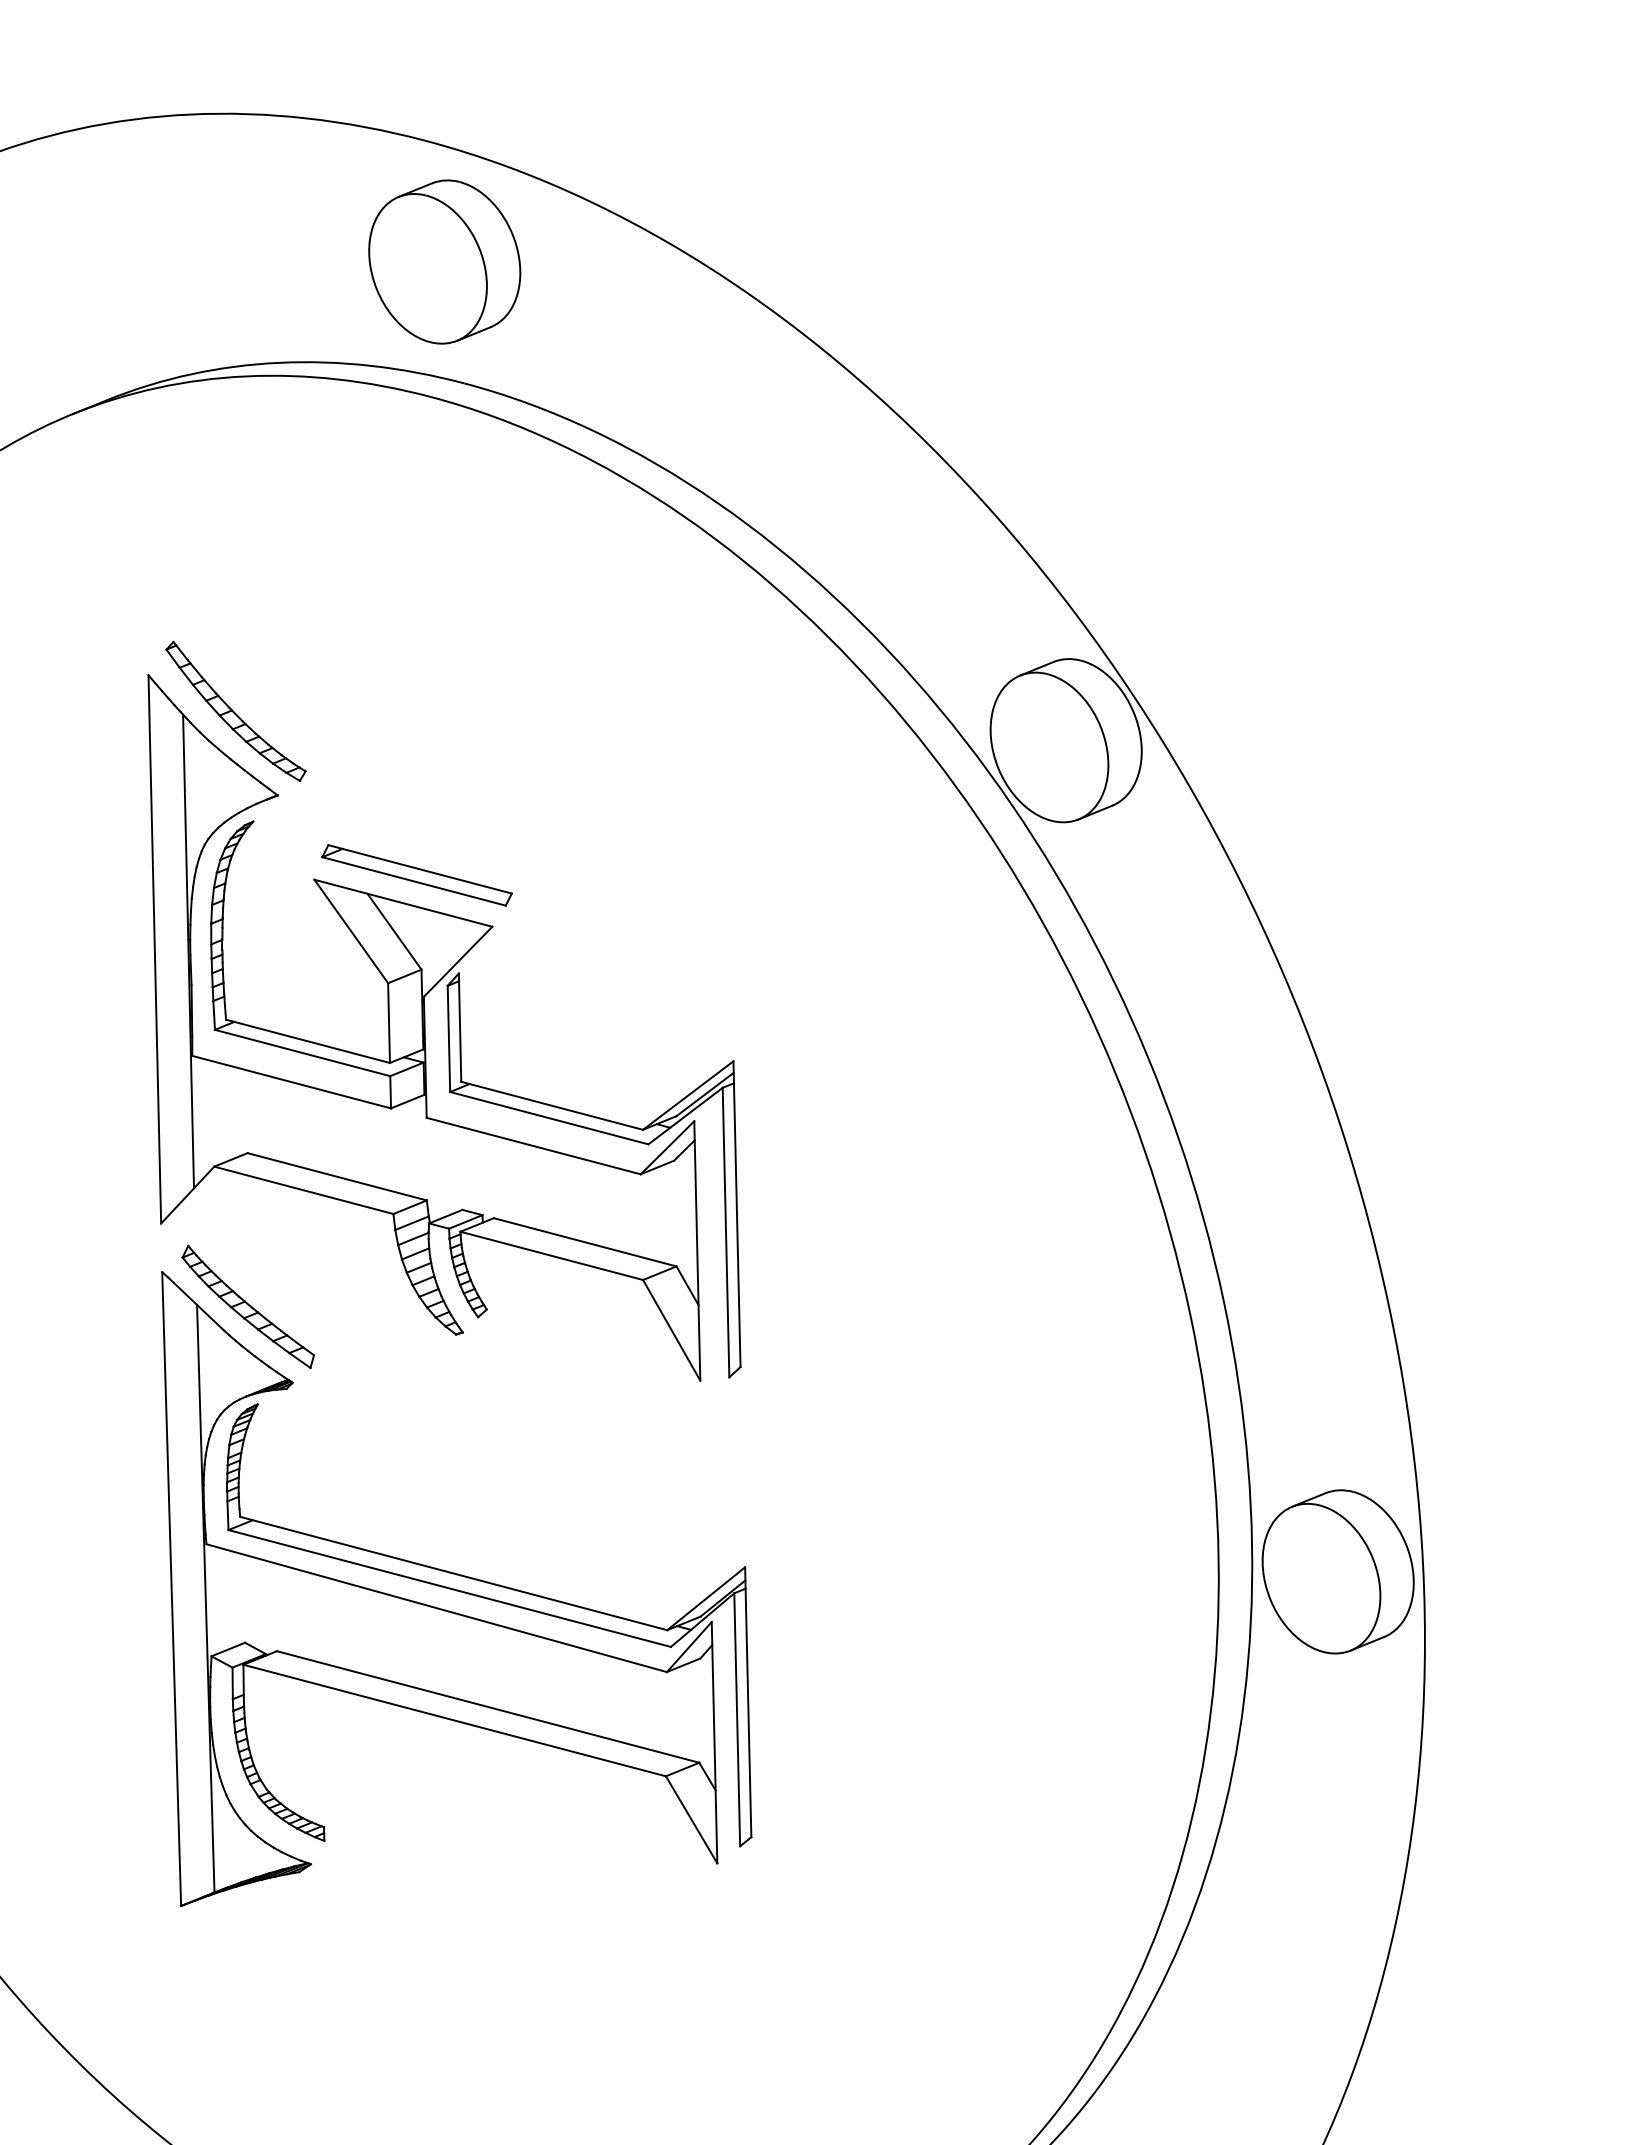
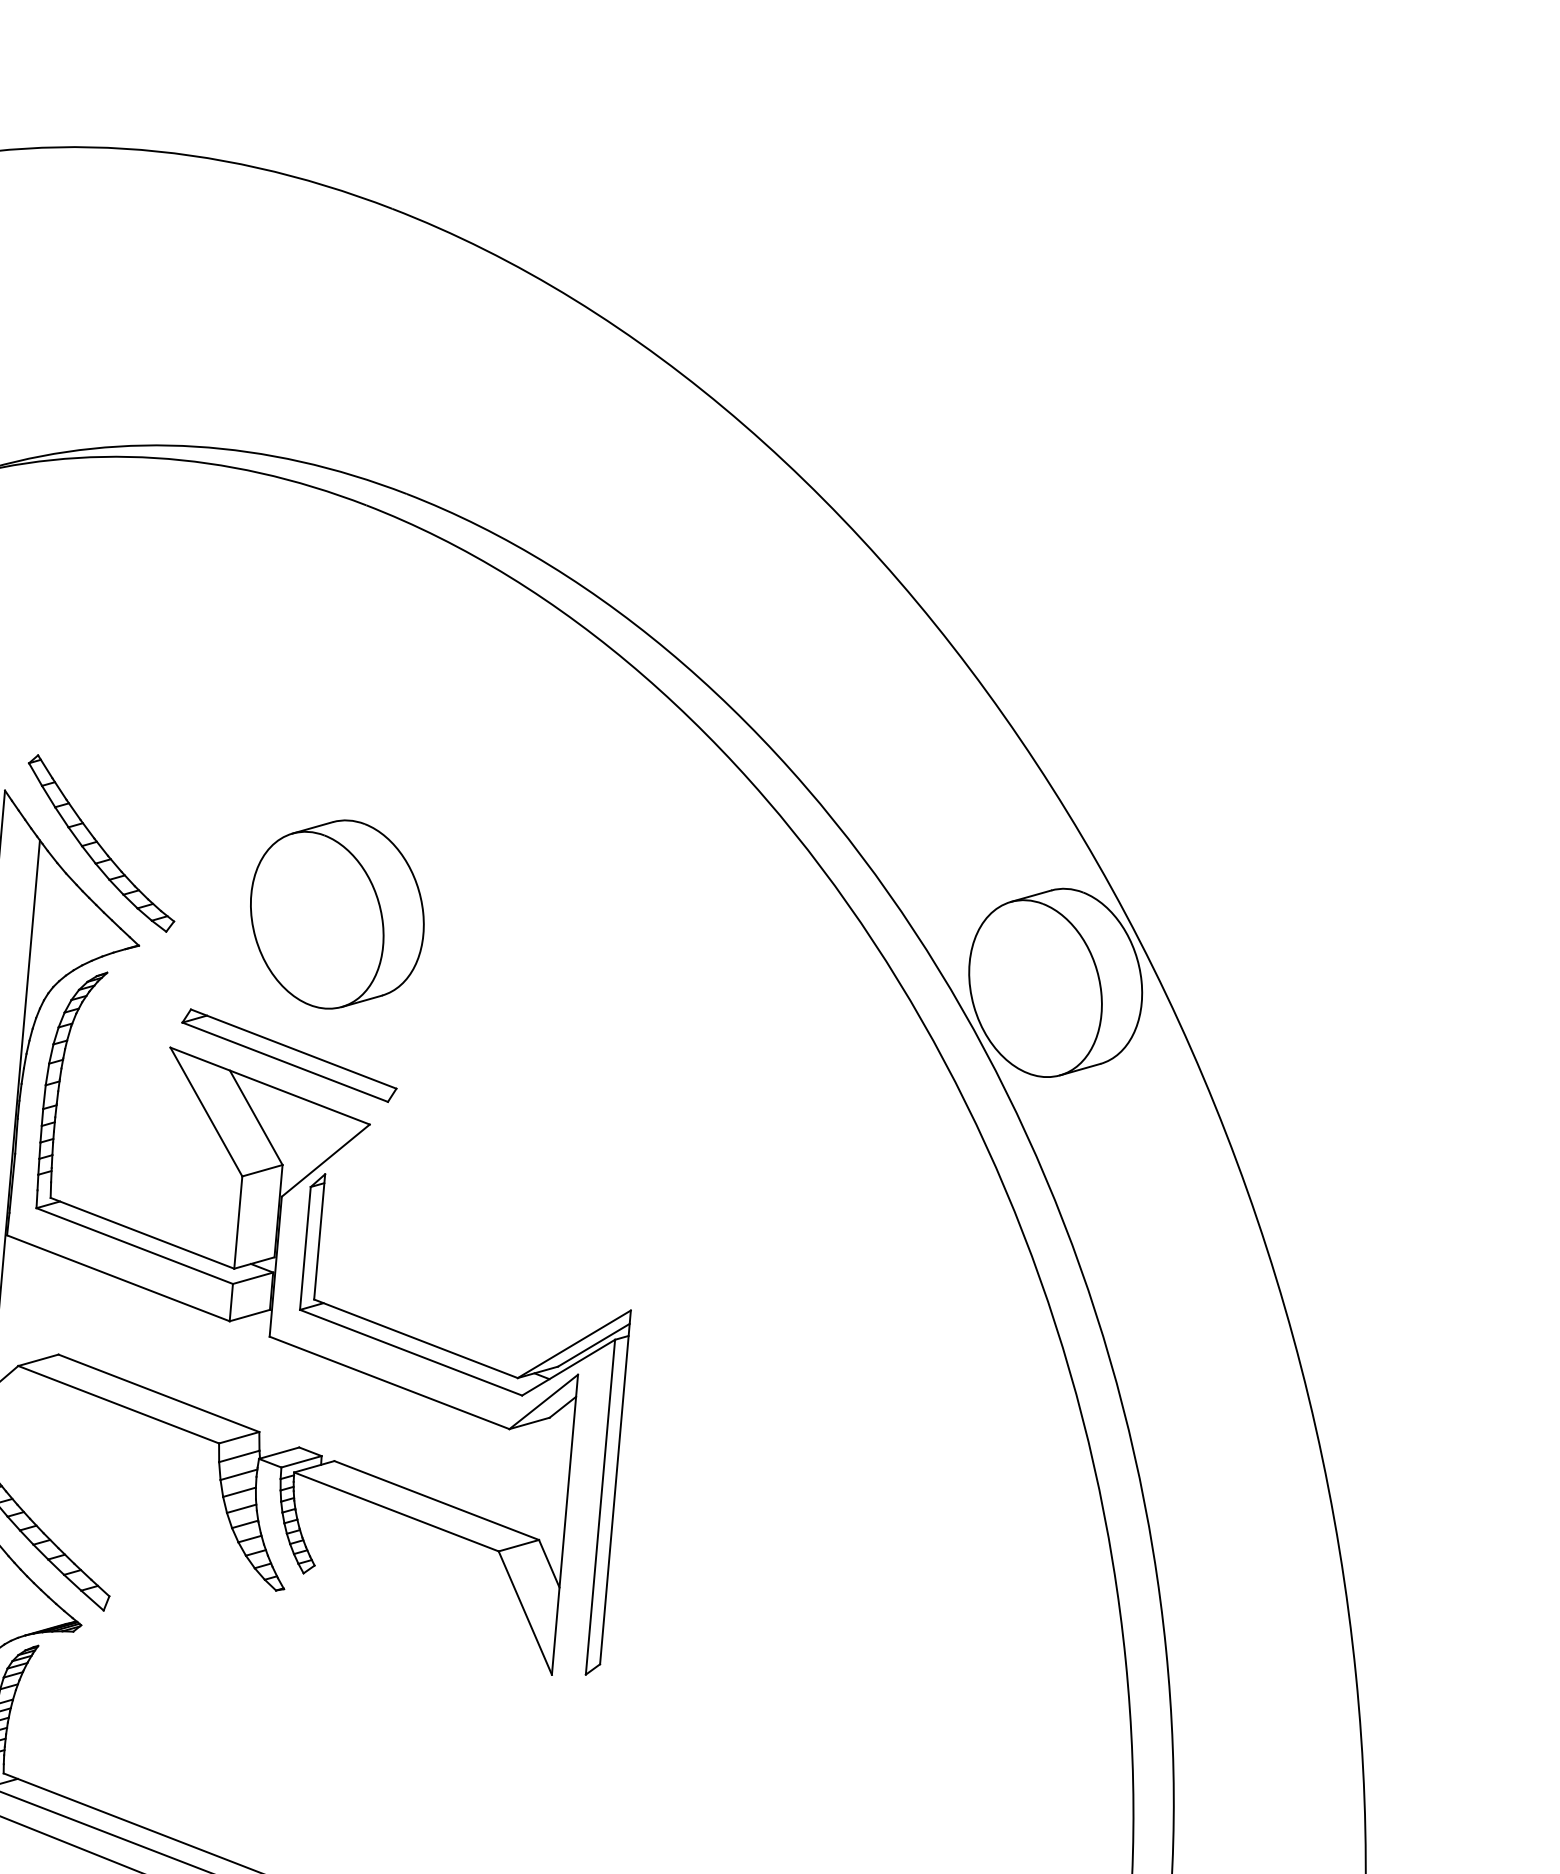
part: (444, 261) -> (337, 913), moved

